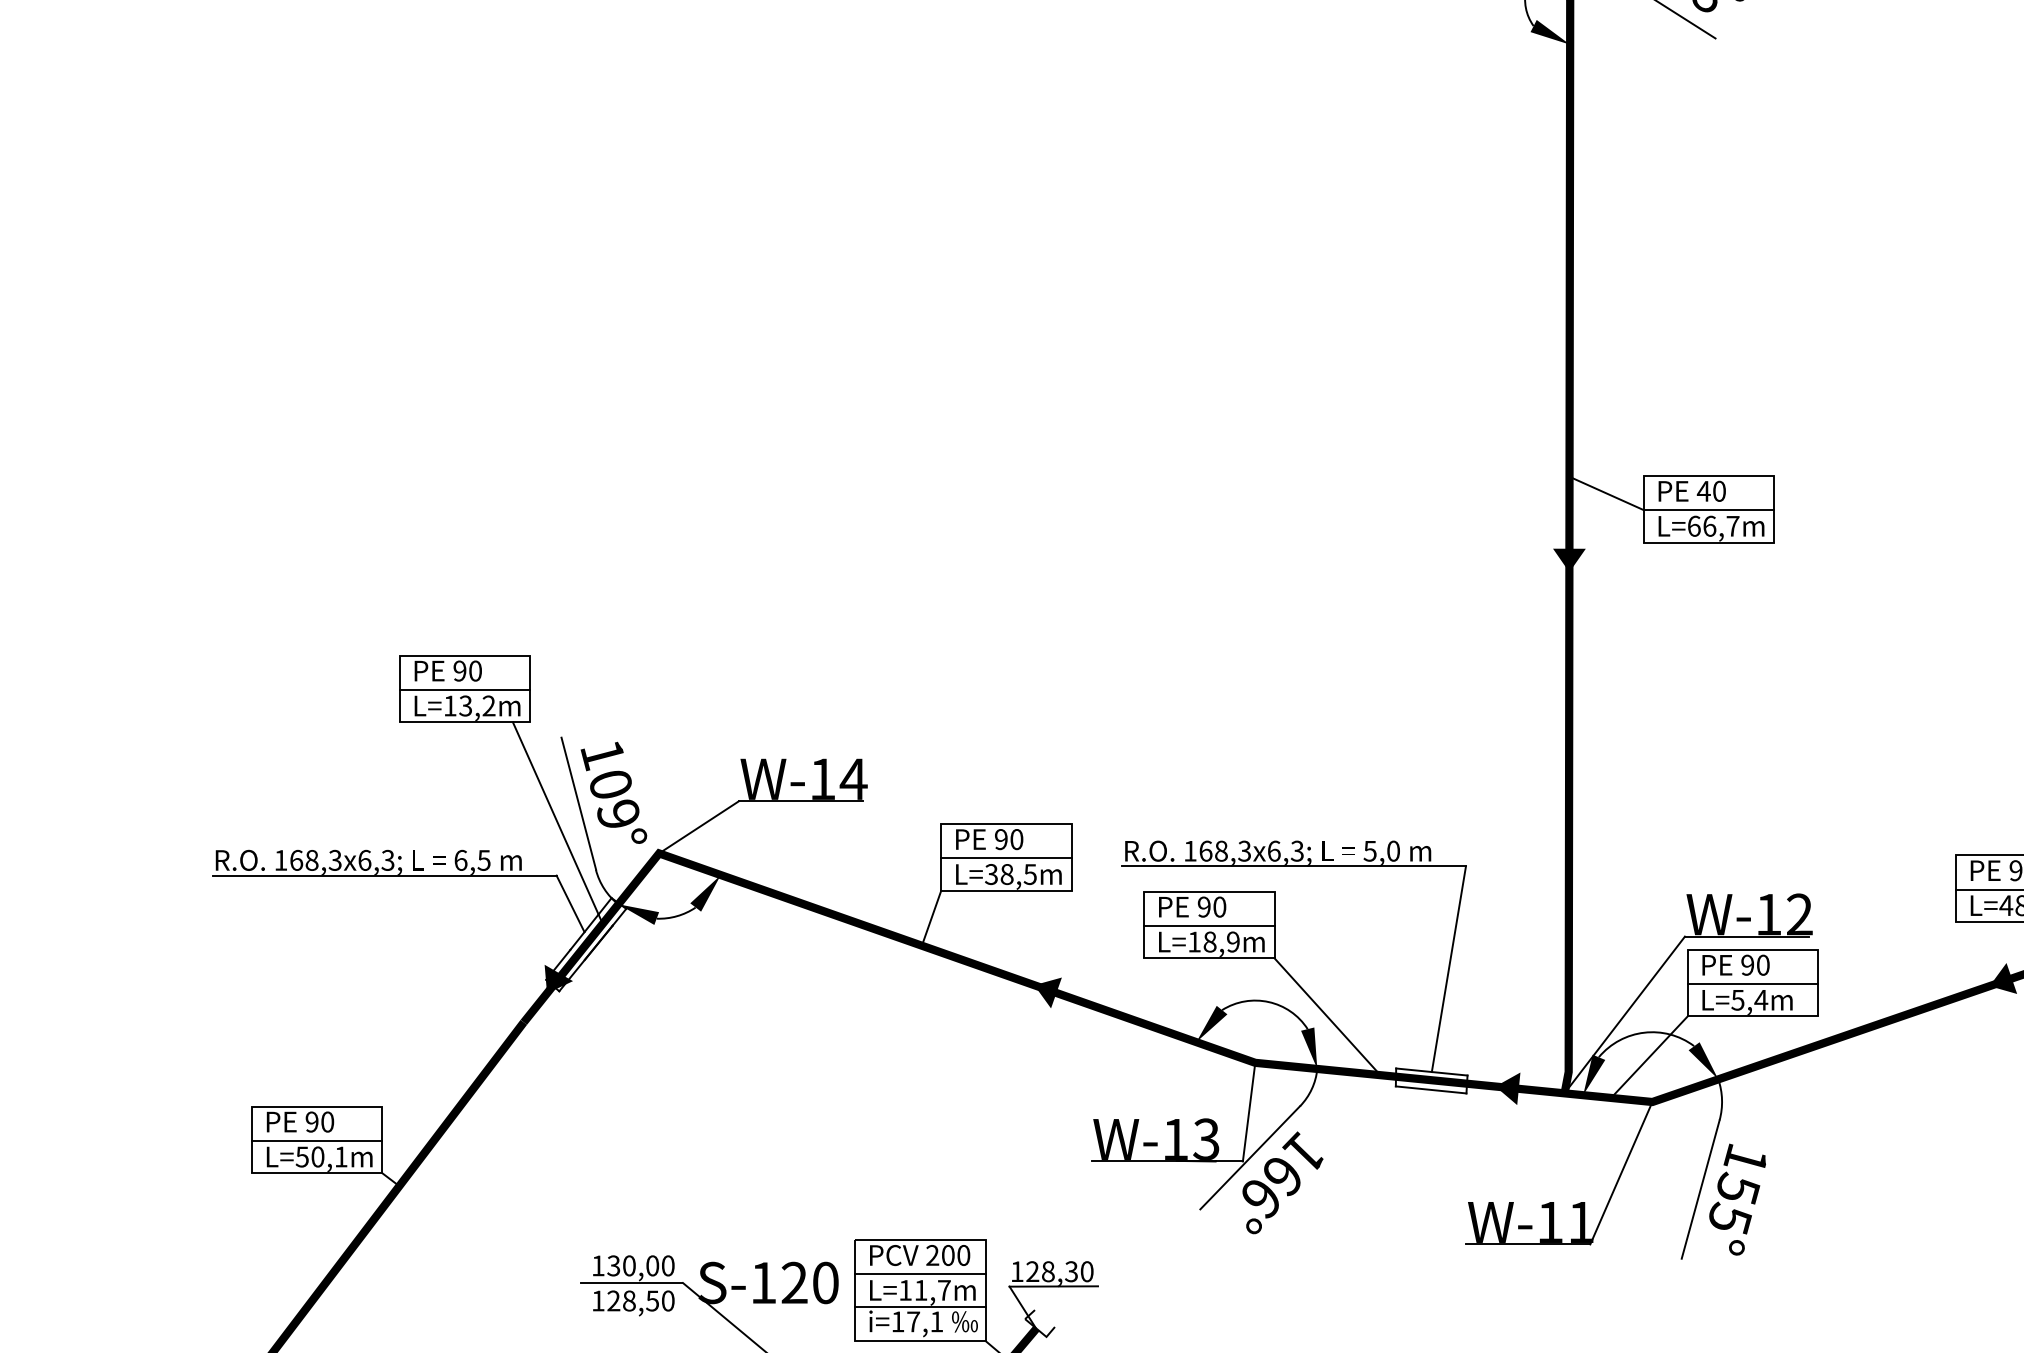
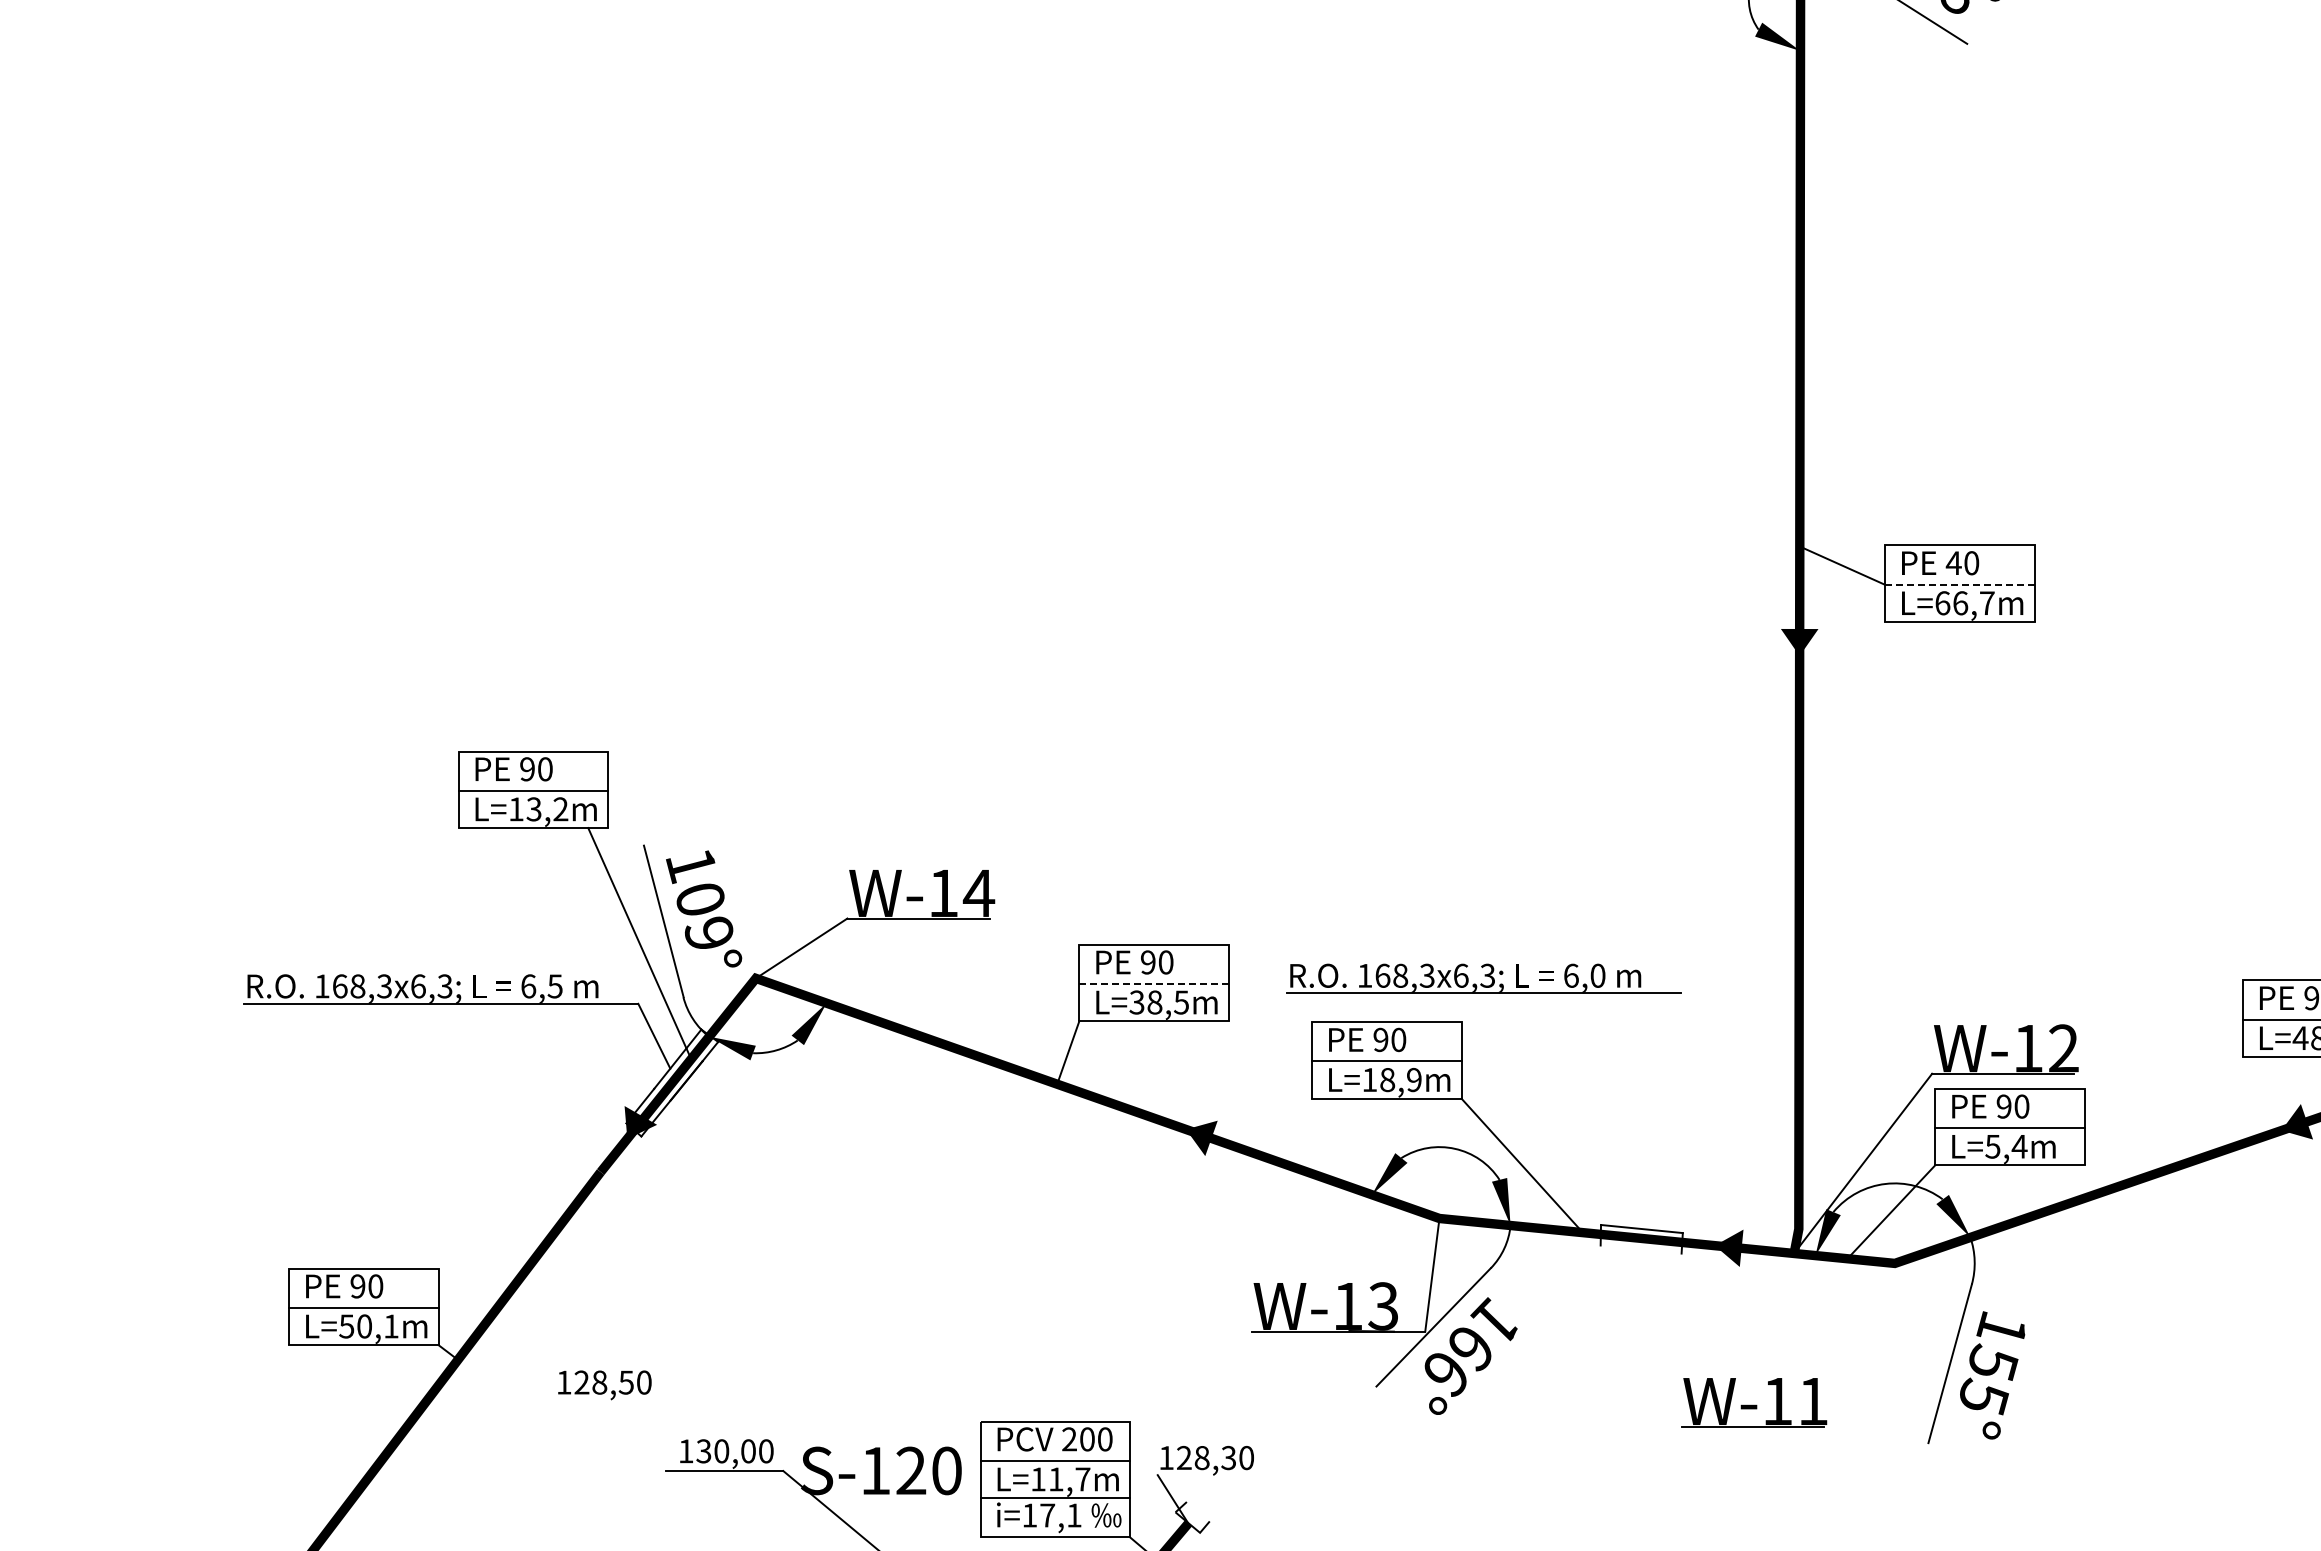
line: (1708, 509) -> (1959, 584), solid -> dashed
text: (1369, 850) -> (1570, 975), 5,0 -> 6,0
line: (1006, 857) -> (1154, 983), solid -> dashed
line: (1448, 969) -> (1661, 1111), removed
line: (1430, 1089) -> (1640, 1249), removed
line: (1620, 1172) -> (1858, 1344), removed
line: (1053, 1286) -> (1208, 1474), removed
text: (633, 1303) -> (604, 1385), moved

